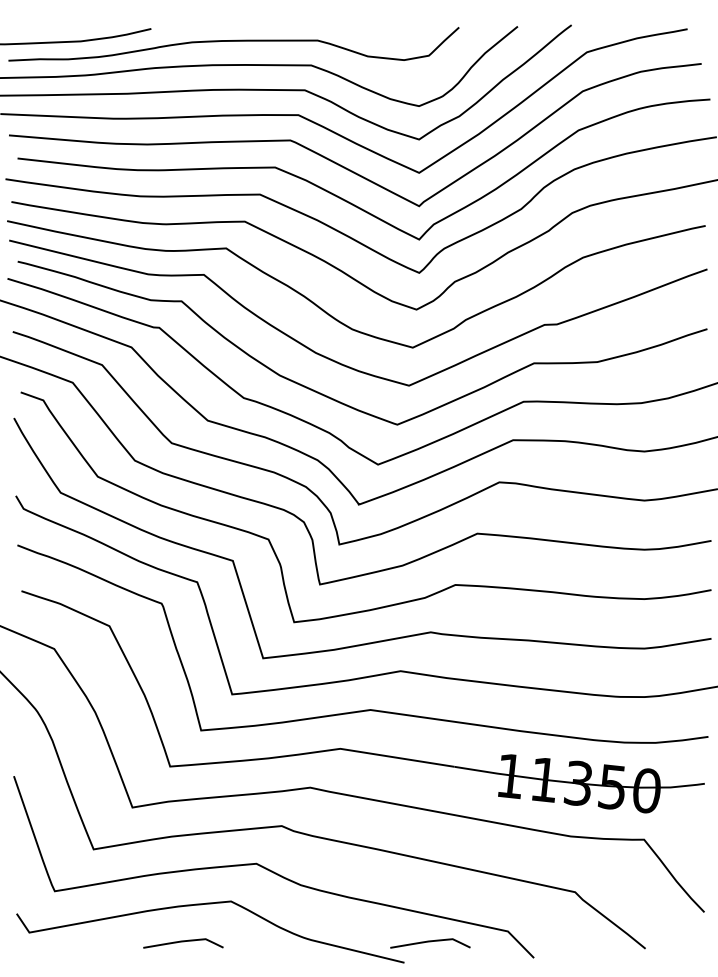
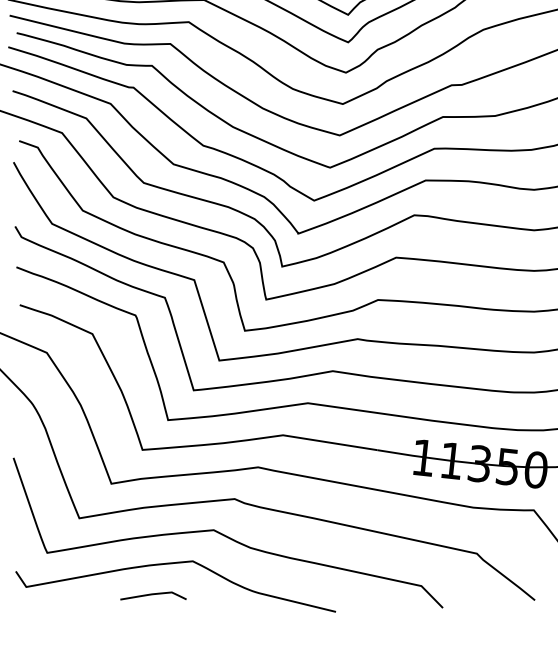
curve: (430, 942) -> (357, 595), removed

